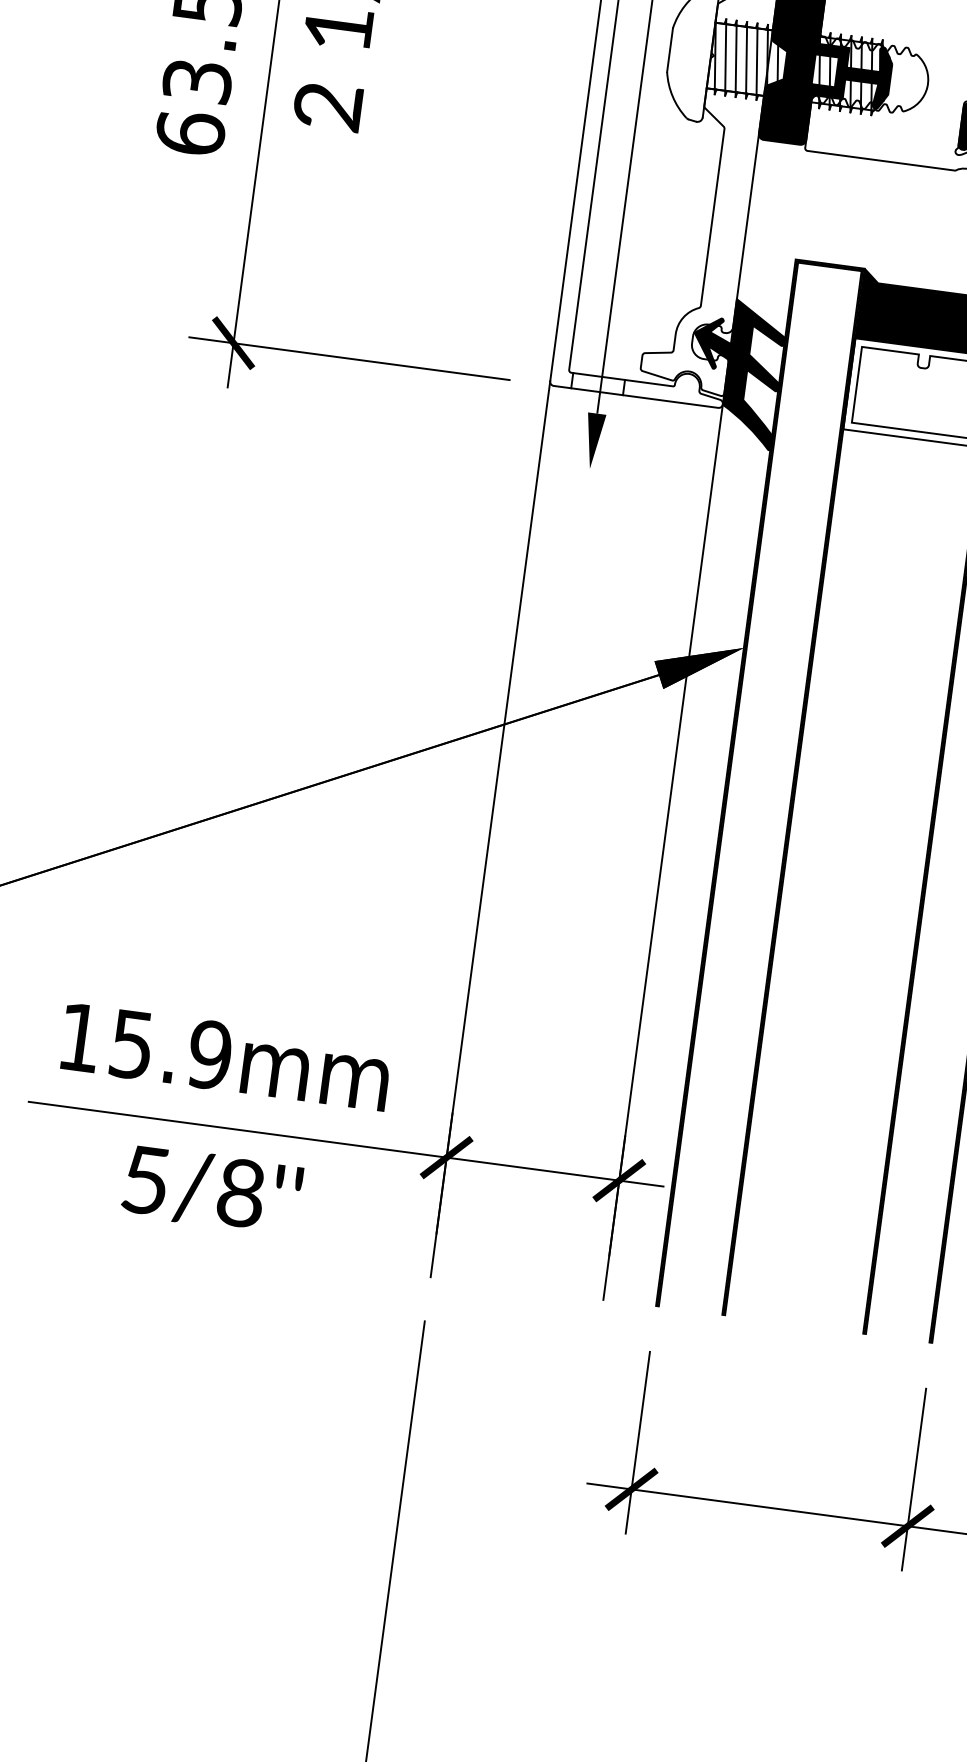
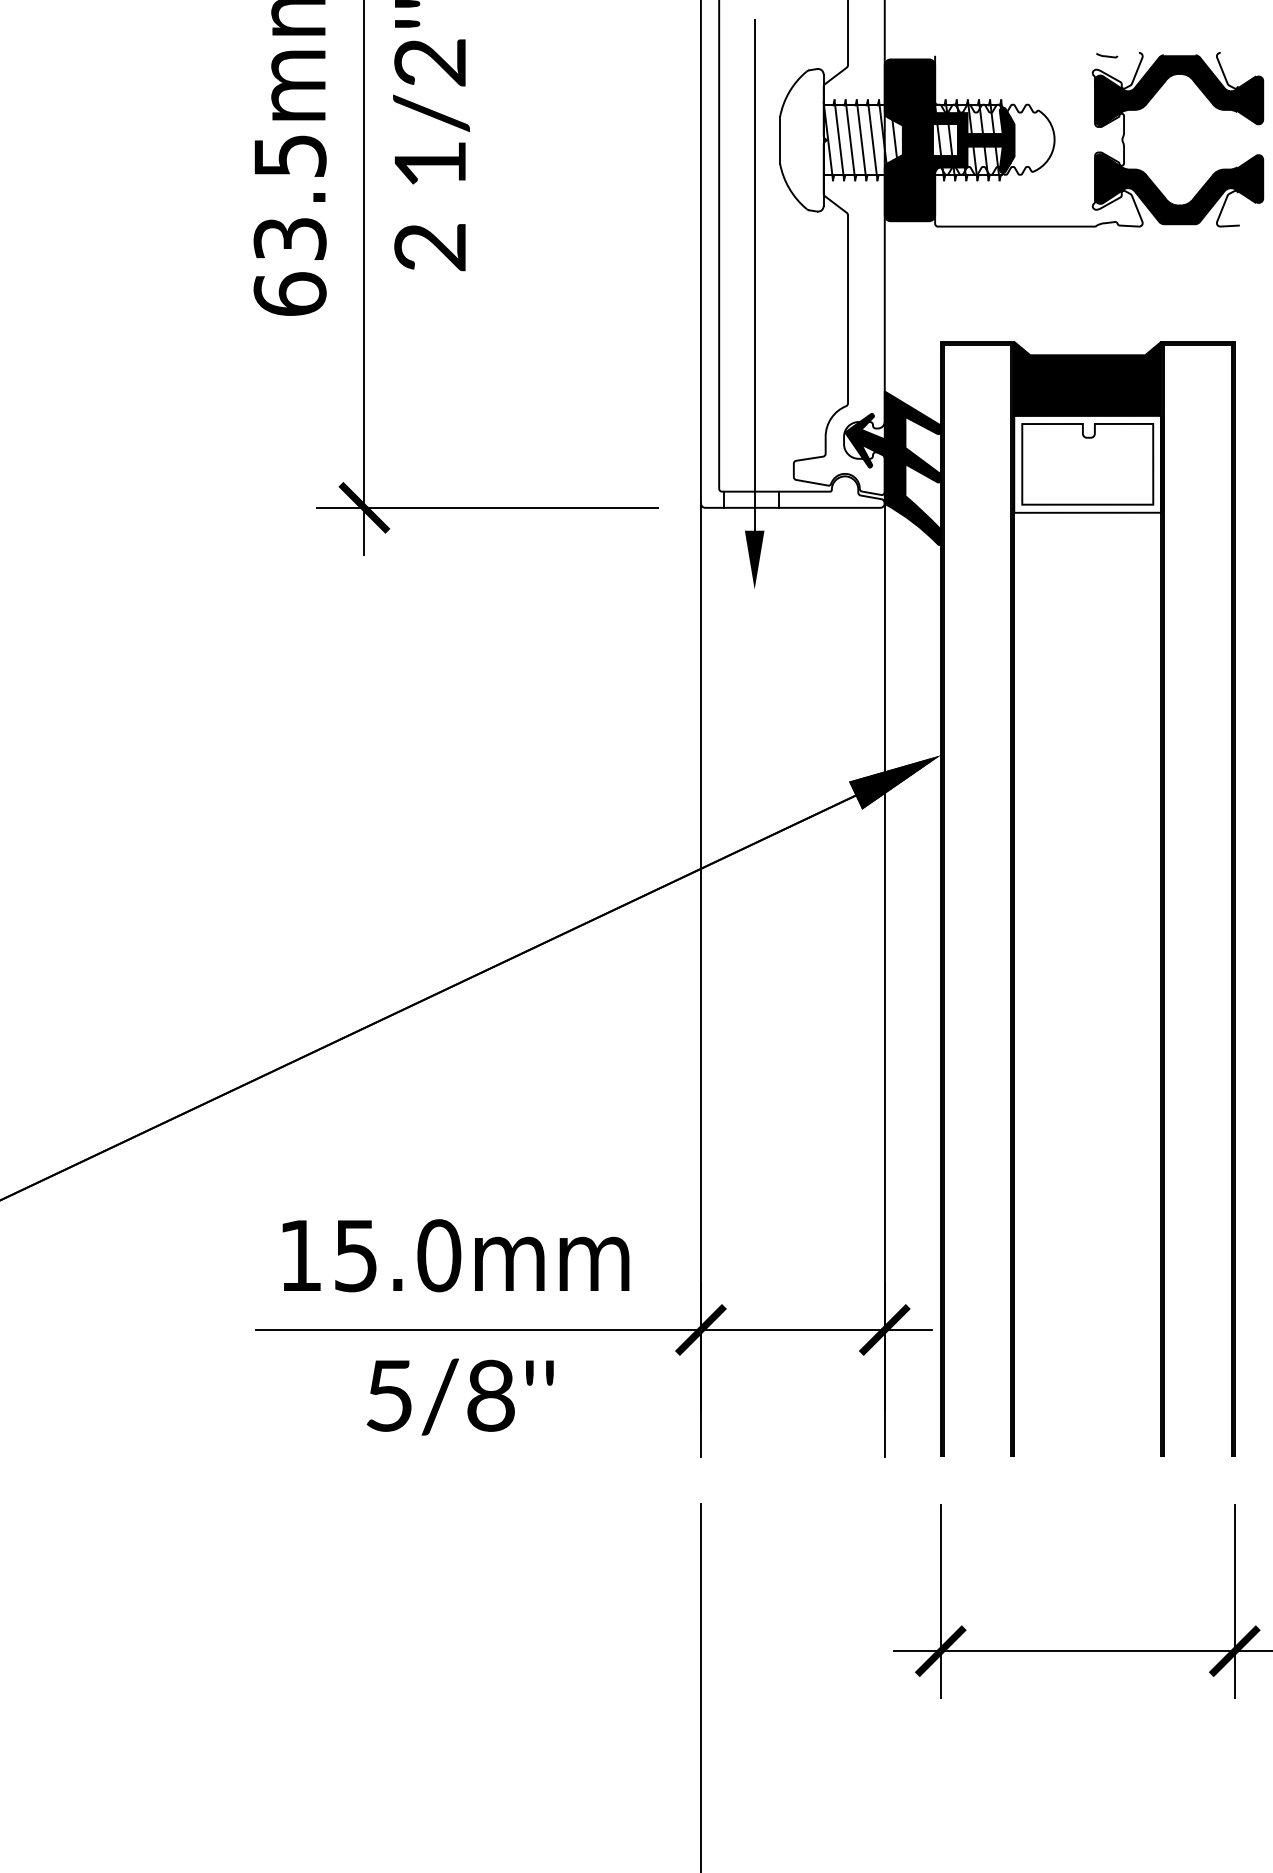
text: (210, 1054) -> (439, 1255), 15.9mm -> 15.0mm

